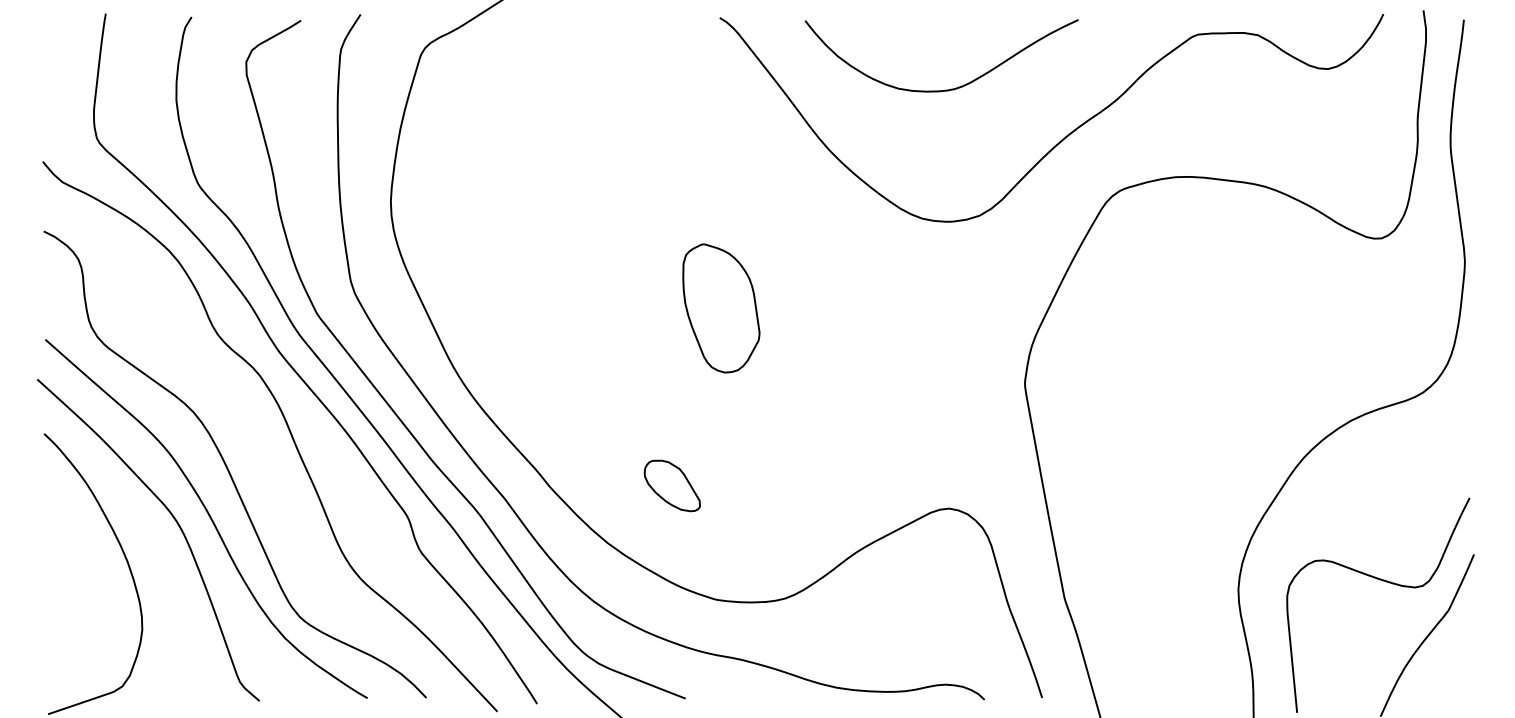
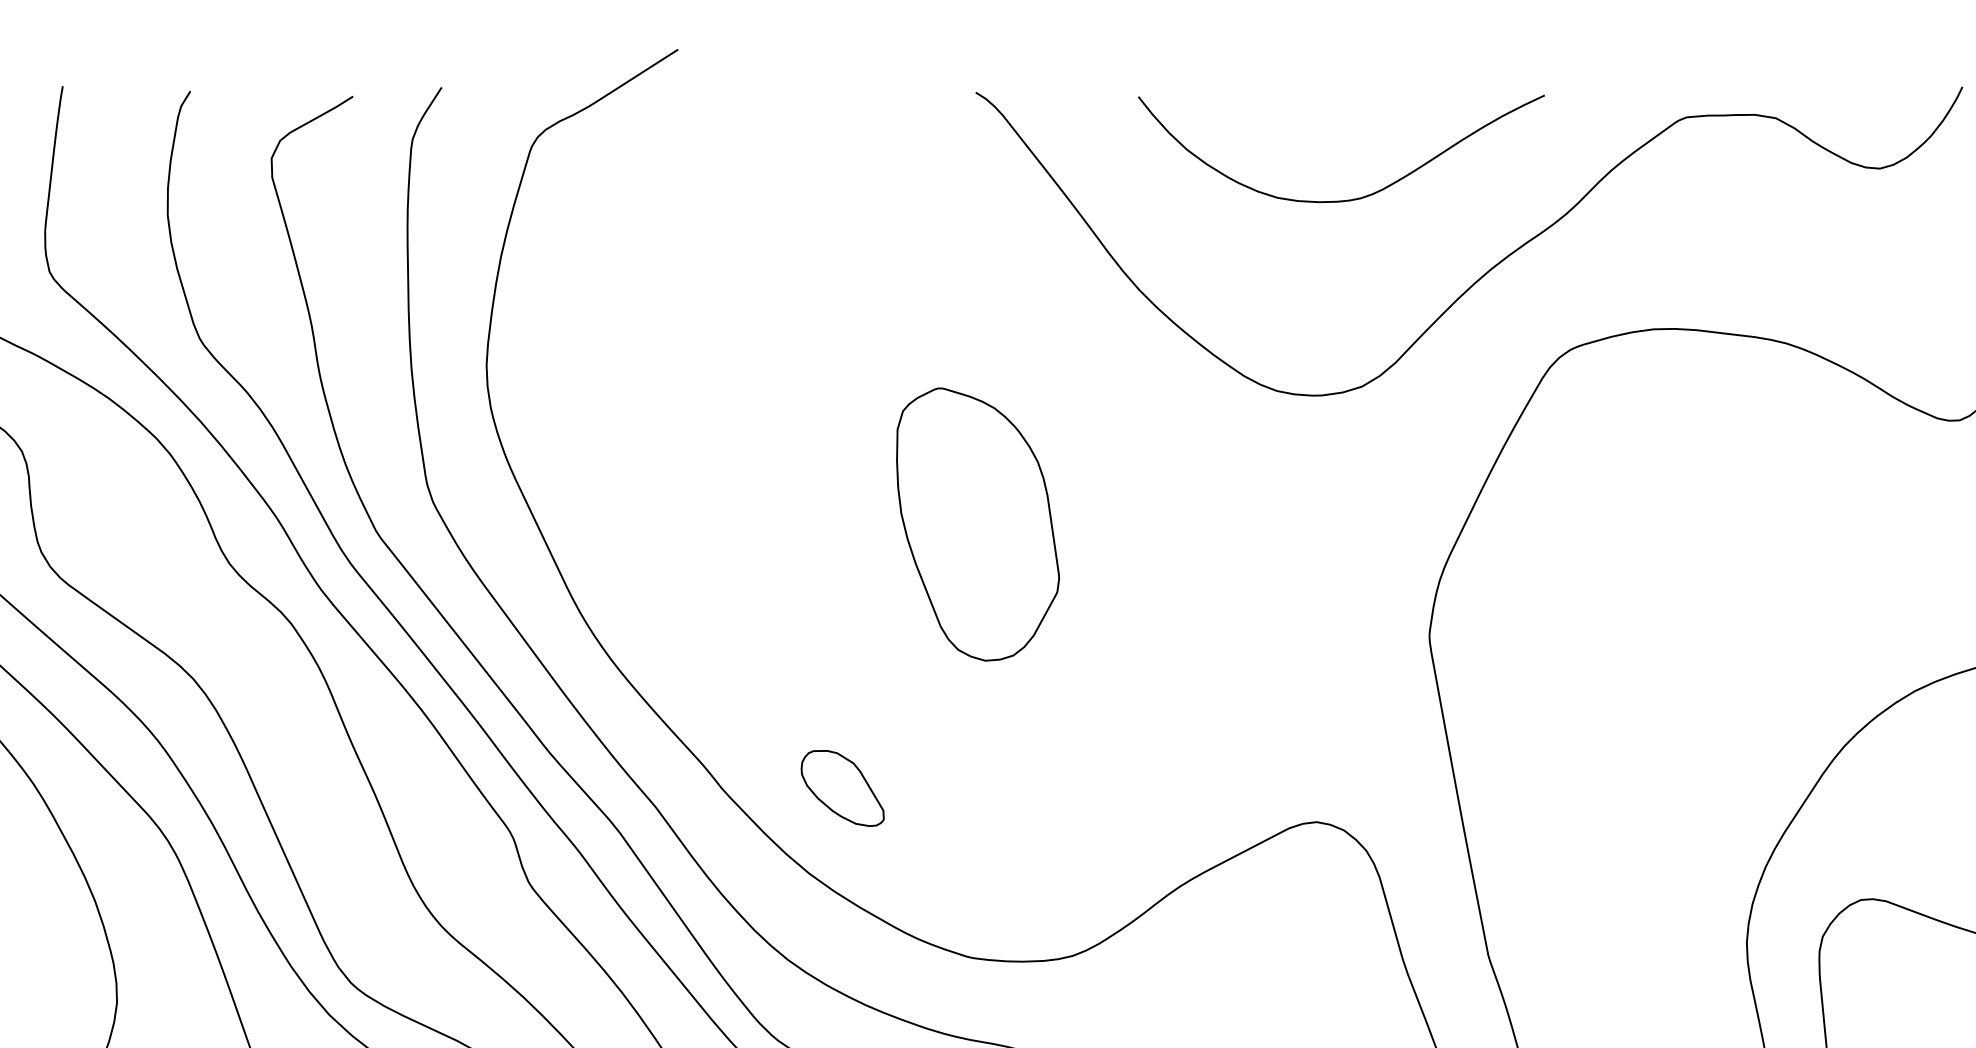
curve: (945, 89) -> (1346, 198), moved
part: (721, 308) -> (978, 524), size x1.43
part: (671, 485) -> (841, 787), moved

